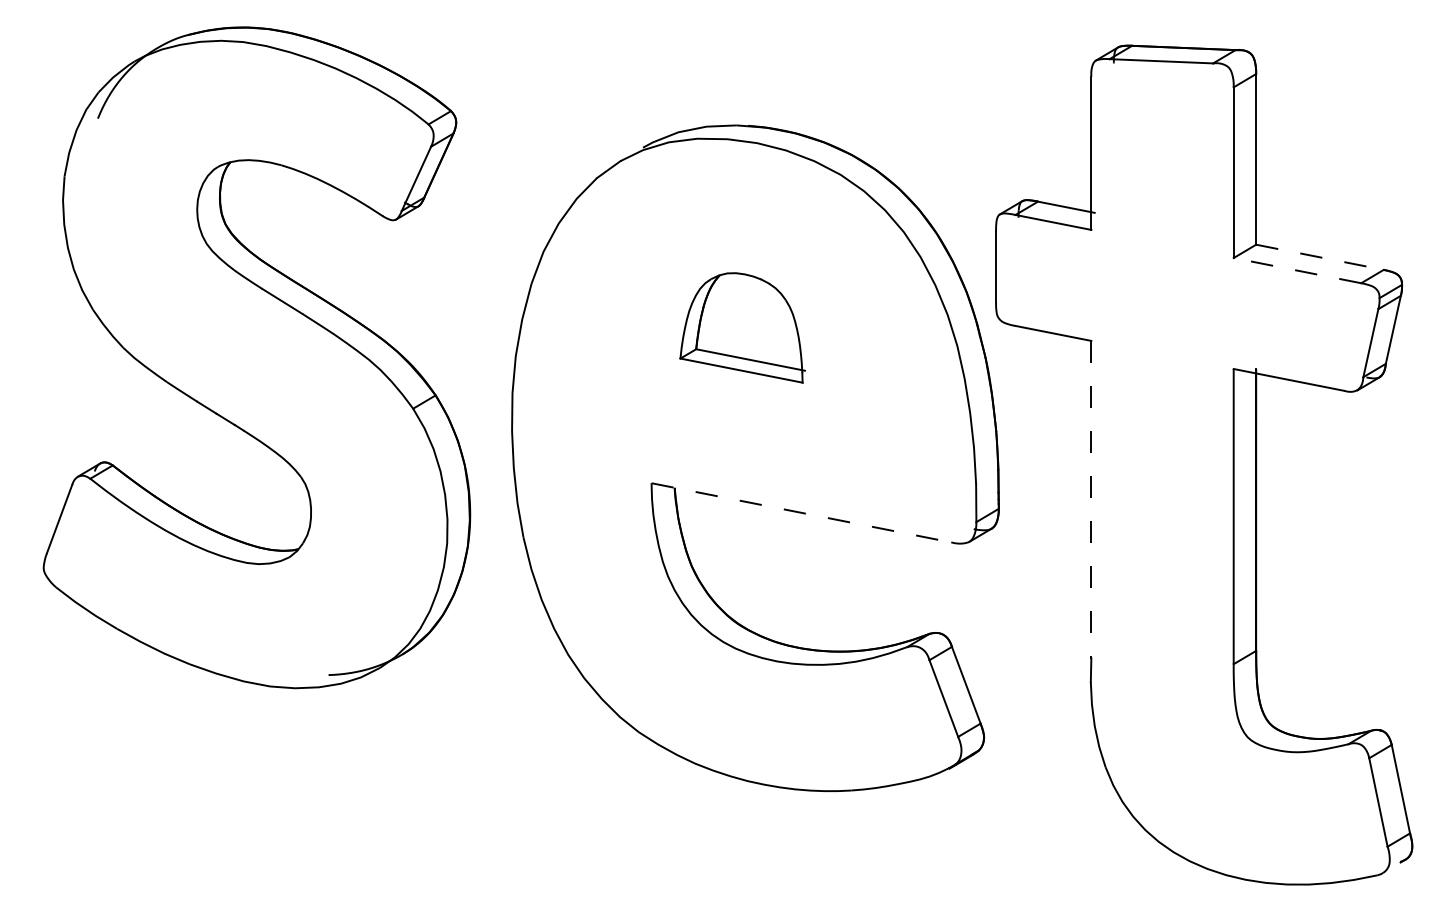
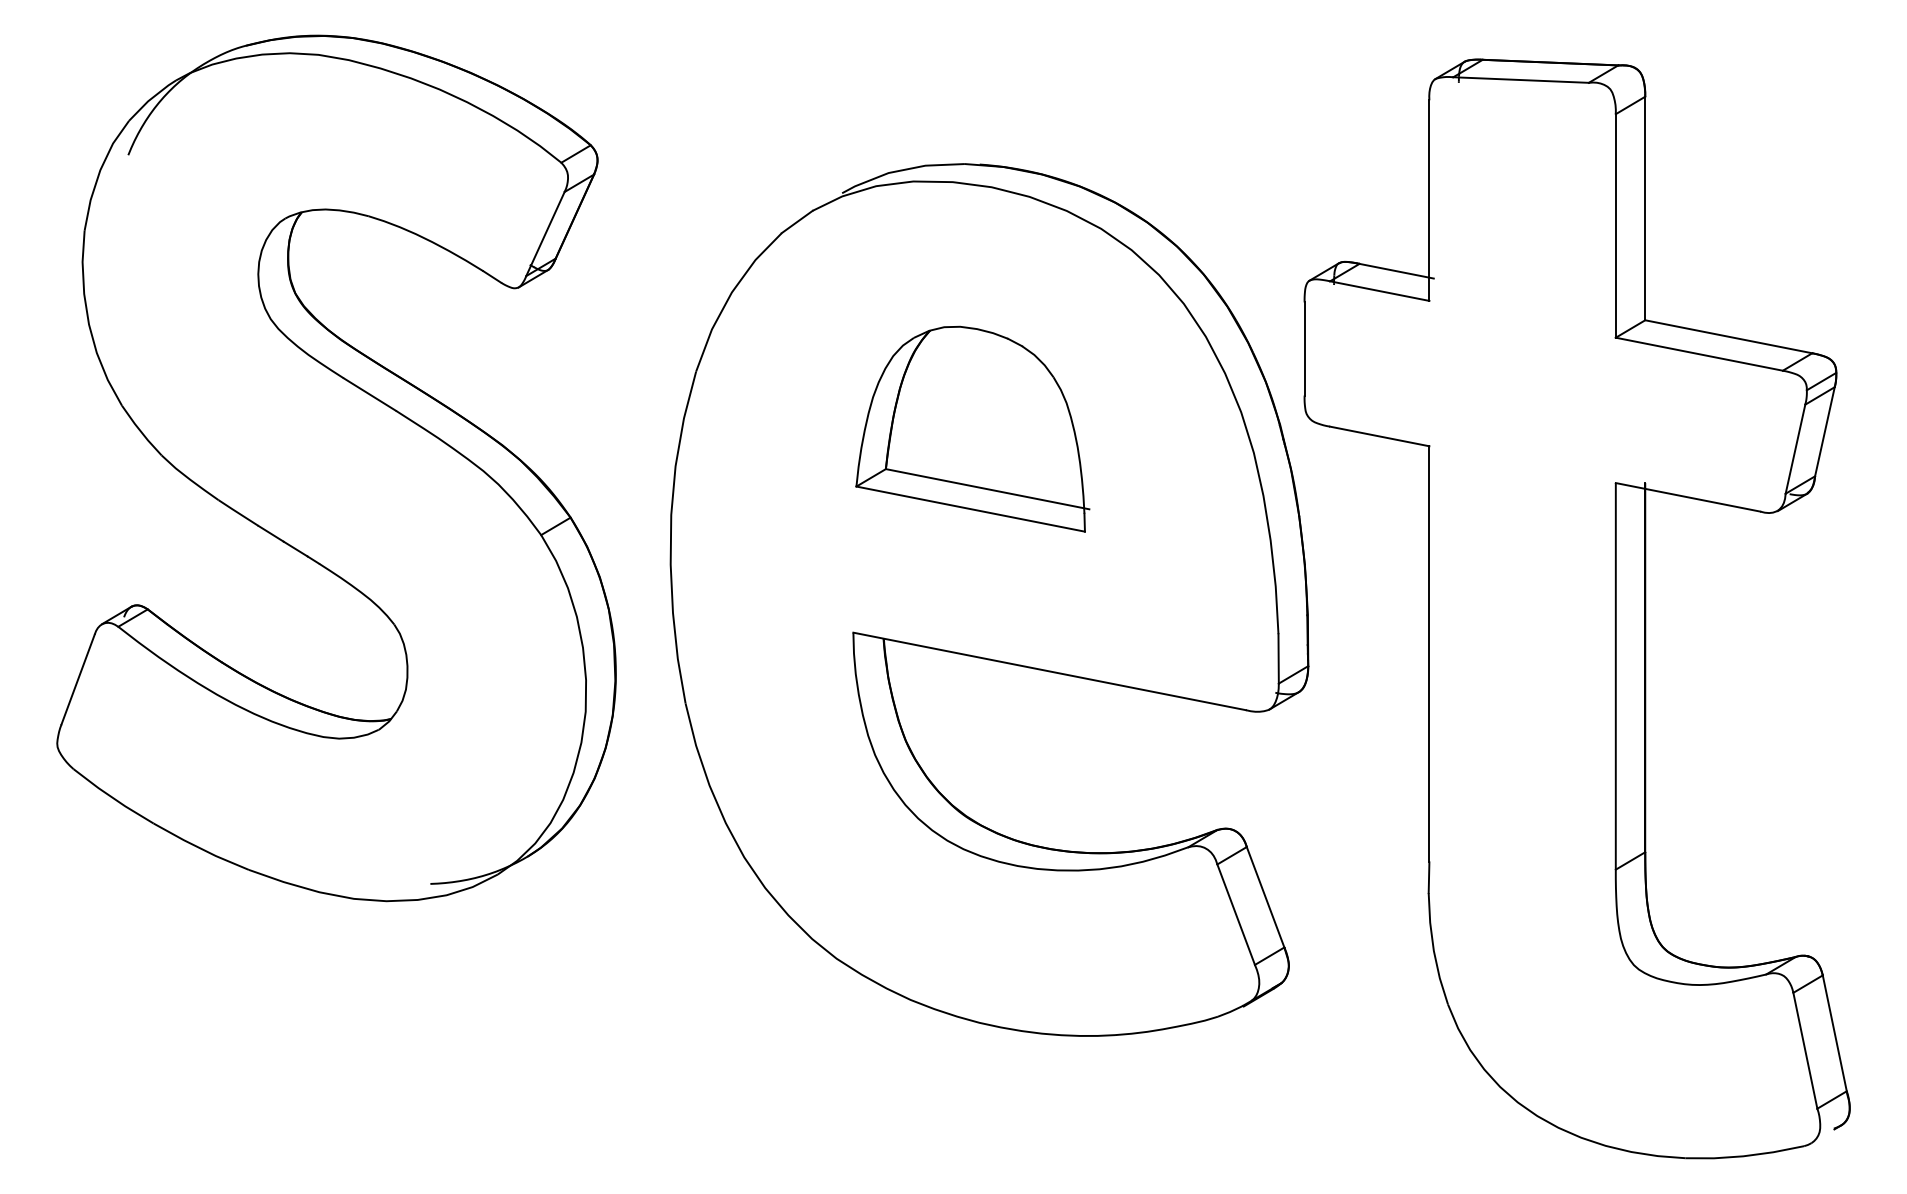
line: (1320, 257) -> (1729, 337), dashed -> solid
line: (1296, 270) -> (1698, 354), dashed -> solid
part: (742, 327) -> (972, 428), size x1.43
line: (1091, 499) -> (1429, 653), dashed -> solid
line: (801, 512) -> (1049, 670), dashed -> solid

